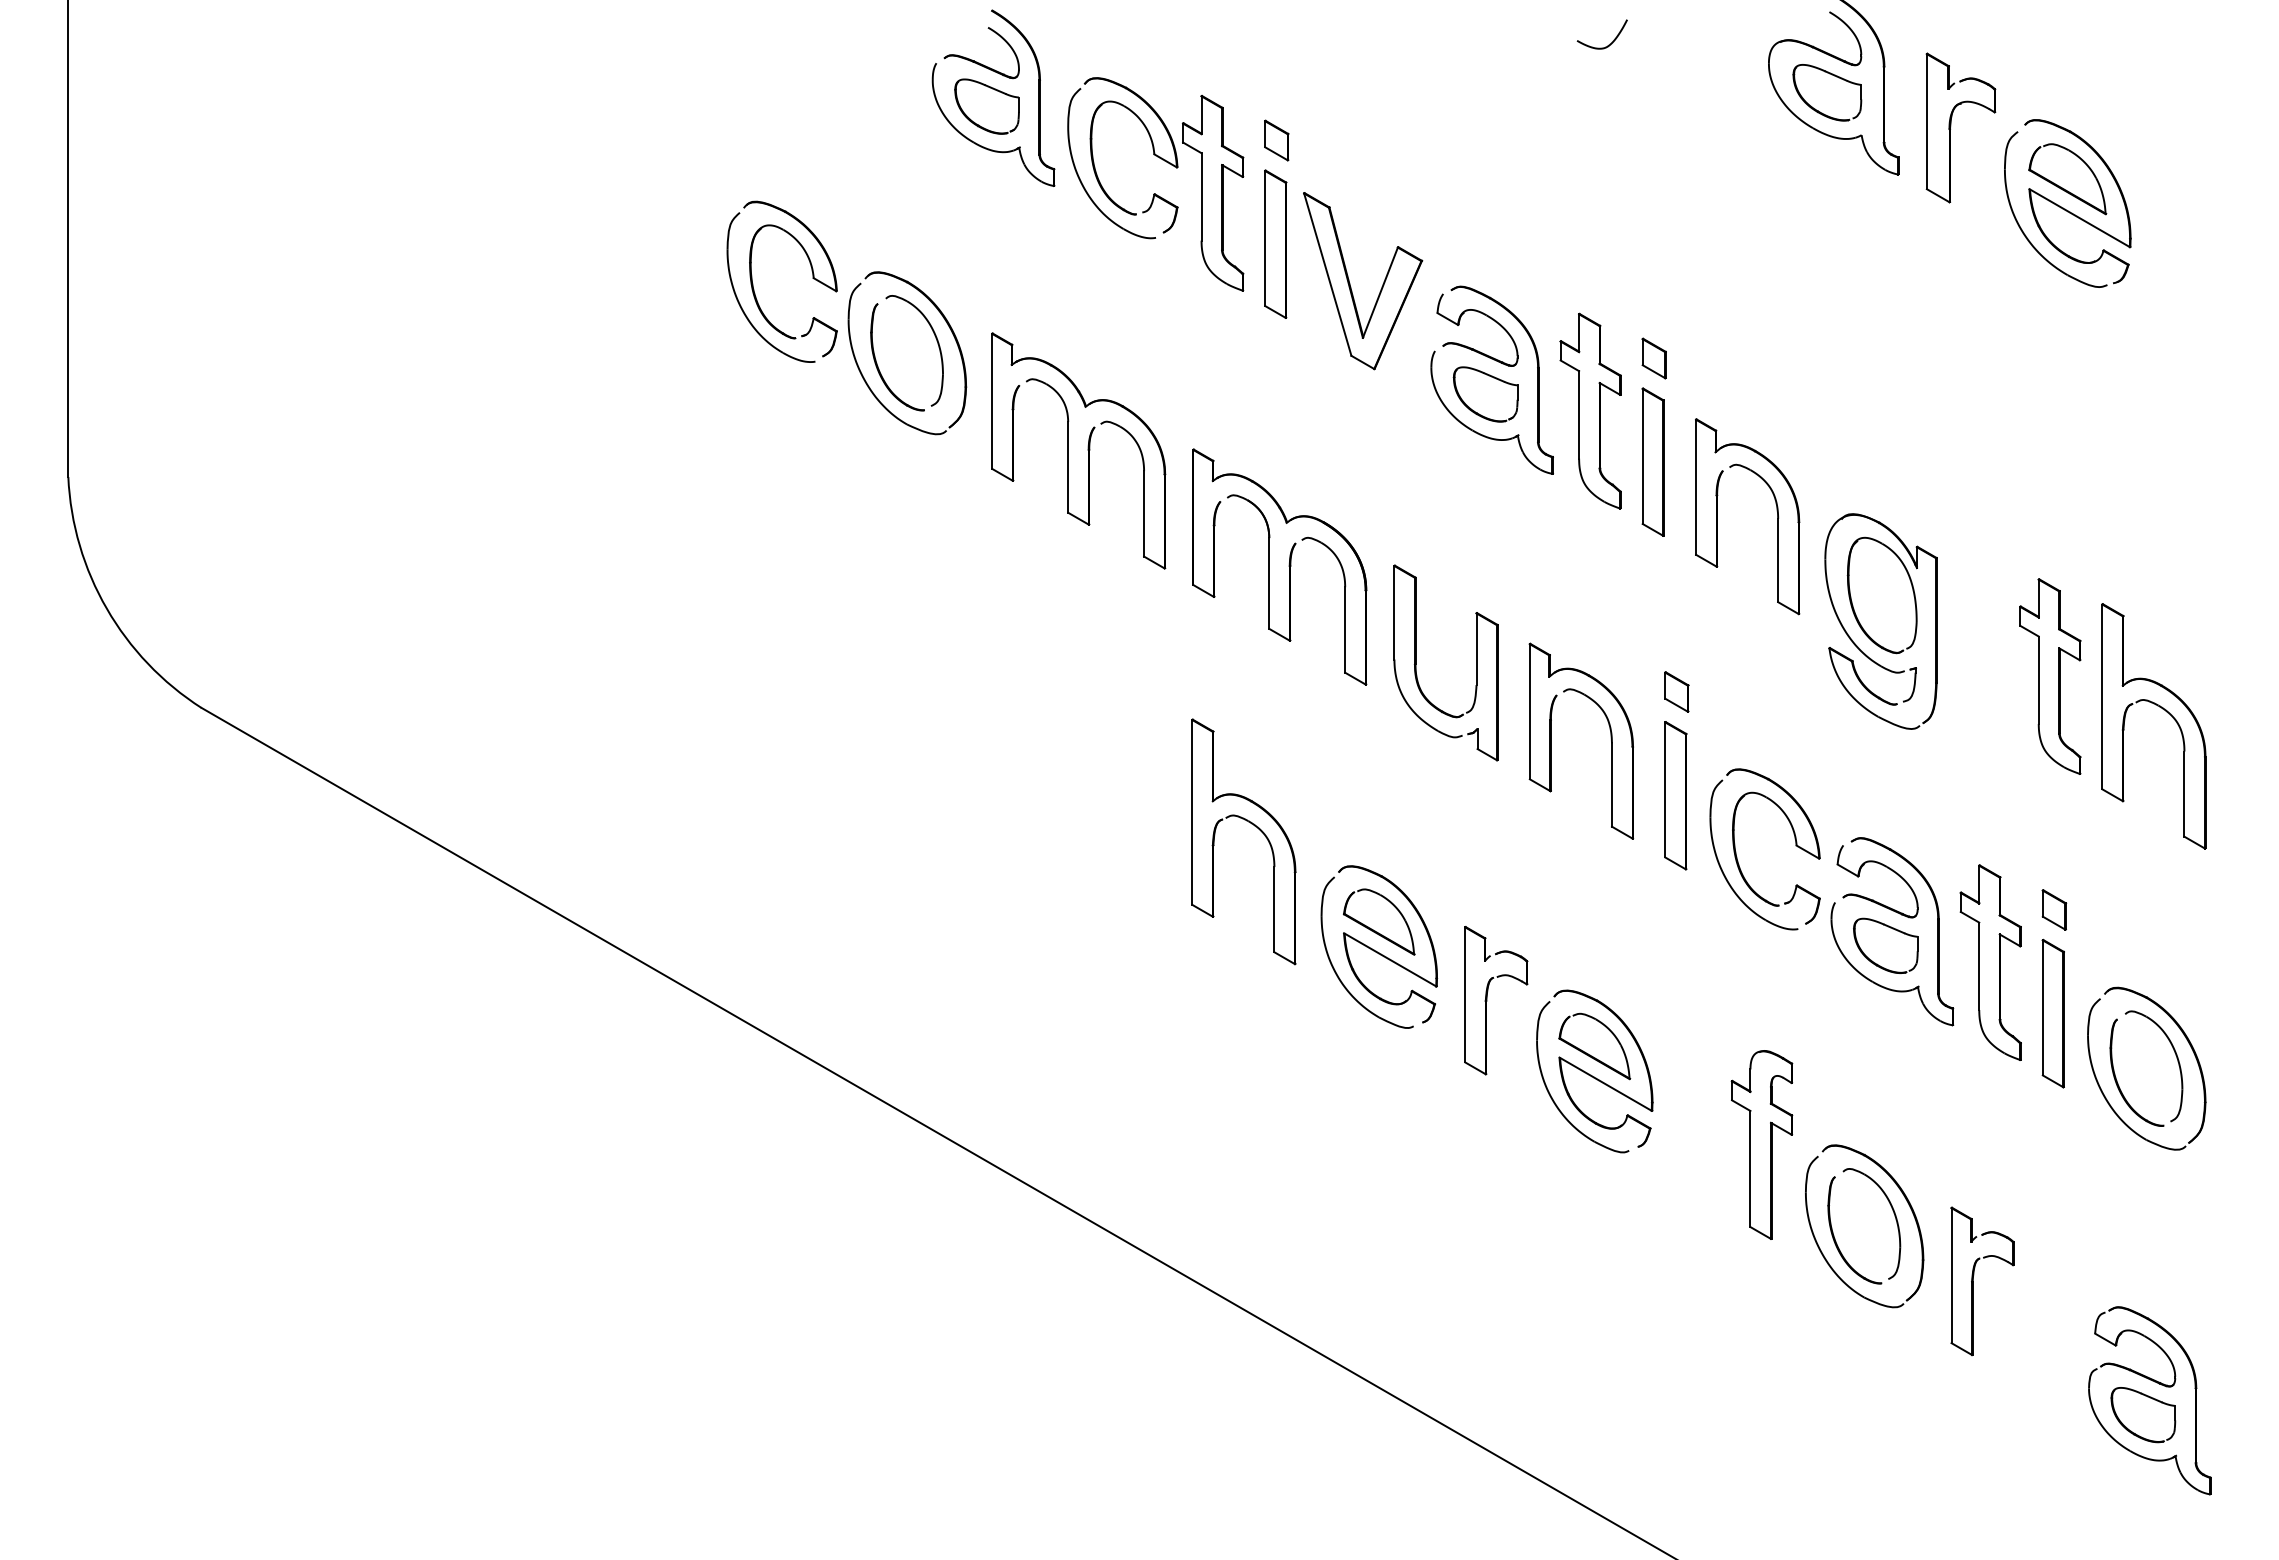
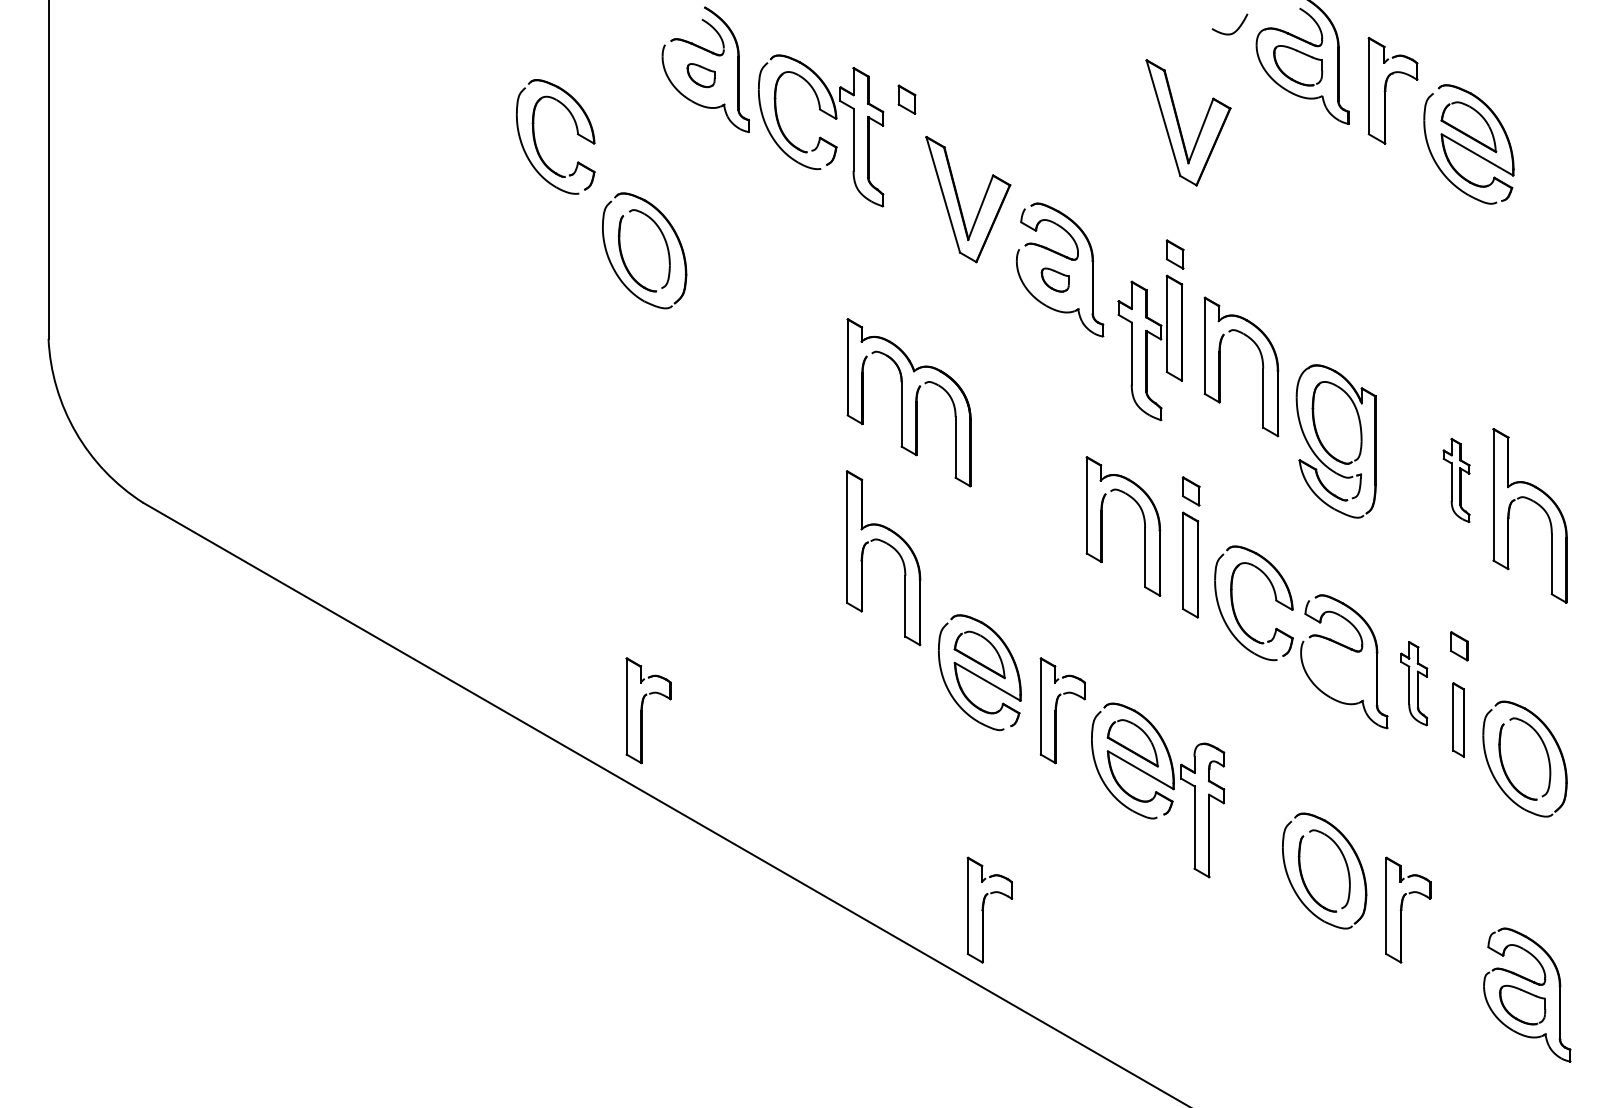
curve: (1608, 44) -> (1234, 31), moved
part: (986, 106) -> (700, 75), size x0.6
part: (1660, 175) -> (1179, 124), added
part: (1275, 243) -> (906, 172), removed
part: (753, 283) -> (535, 138), moved
part: (1485, 394) -> (1055, 280), size x0.6
part: (1590, 410) -> (1139, 350), moved
part: (1087, 450) -> (772, 319), removed
part: (1416, 662) -> (1006, 470), removed
part: (2050, 676) -> (1456, 480), size x0.6
part: (1254, 826) -> (891, 547), moved
part: (1892, 929) -> (1344, 660), removed
part: (1990, 962) -> (1414, 683), size x0.6
part: (904, 1000) -> (642, 710), added
part: (2052, 1013) -> (1458, 719), size x0.7
part: (1761, 1144) -> (1202, 810), moved
part: (1384, 1281) -> (983, 910), added

